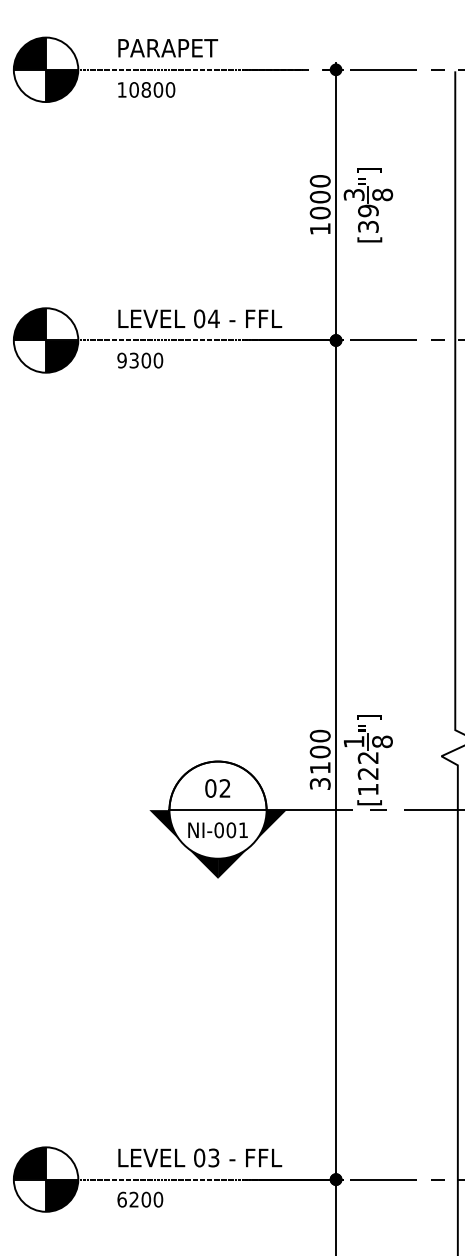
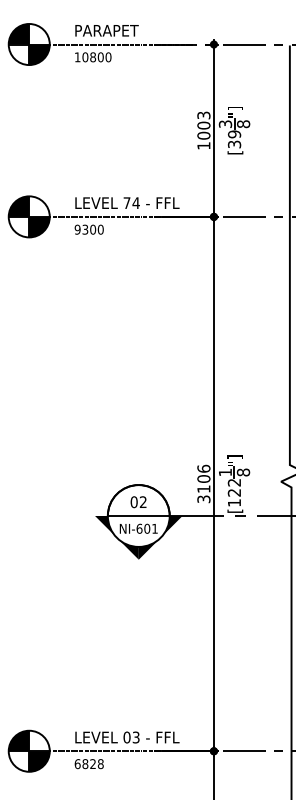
text: (319, 181) -> (203, 115), 1000 -> 1003
text: (198, 319) -> (126, 203), 04 -> 74
text: (319, 735) -> (203, 468), 3100 -> 3106
text: (219, 829) -> (139, 528), NI-001 -> NI-601
text: (145, 1200) -> (92, 764), 6200 -> 6828

